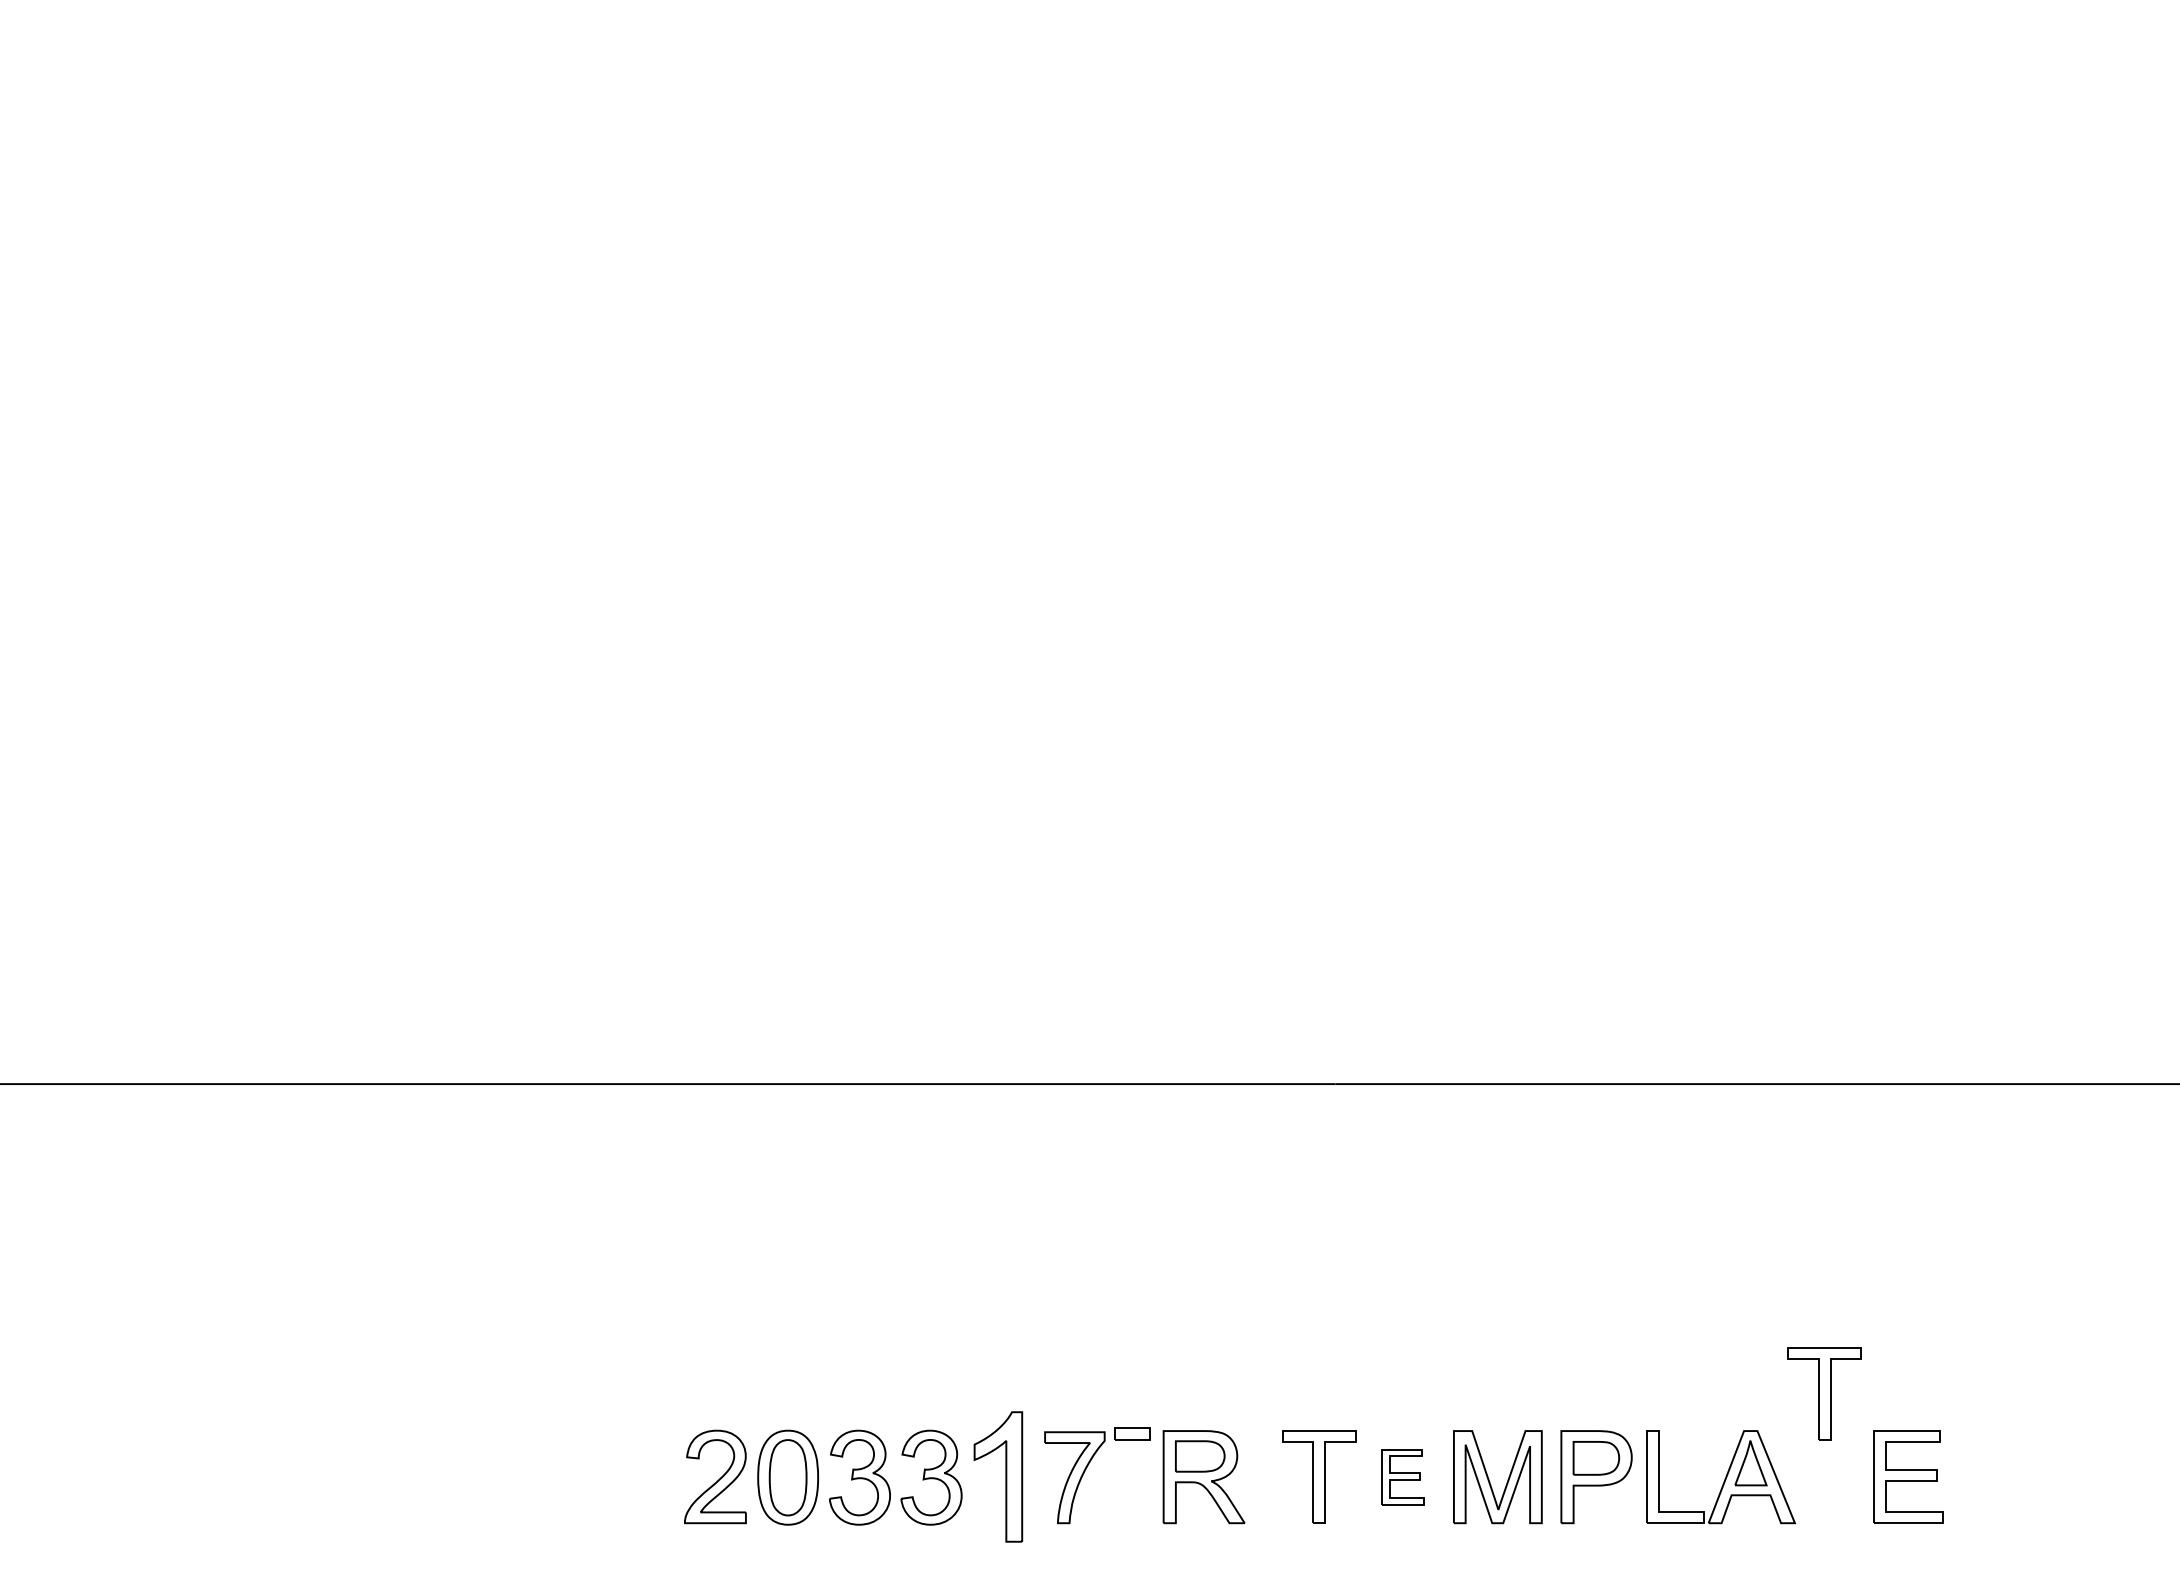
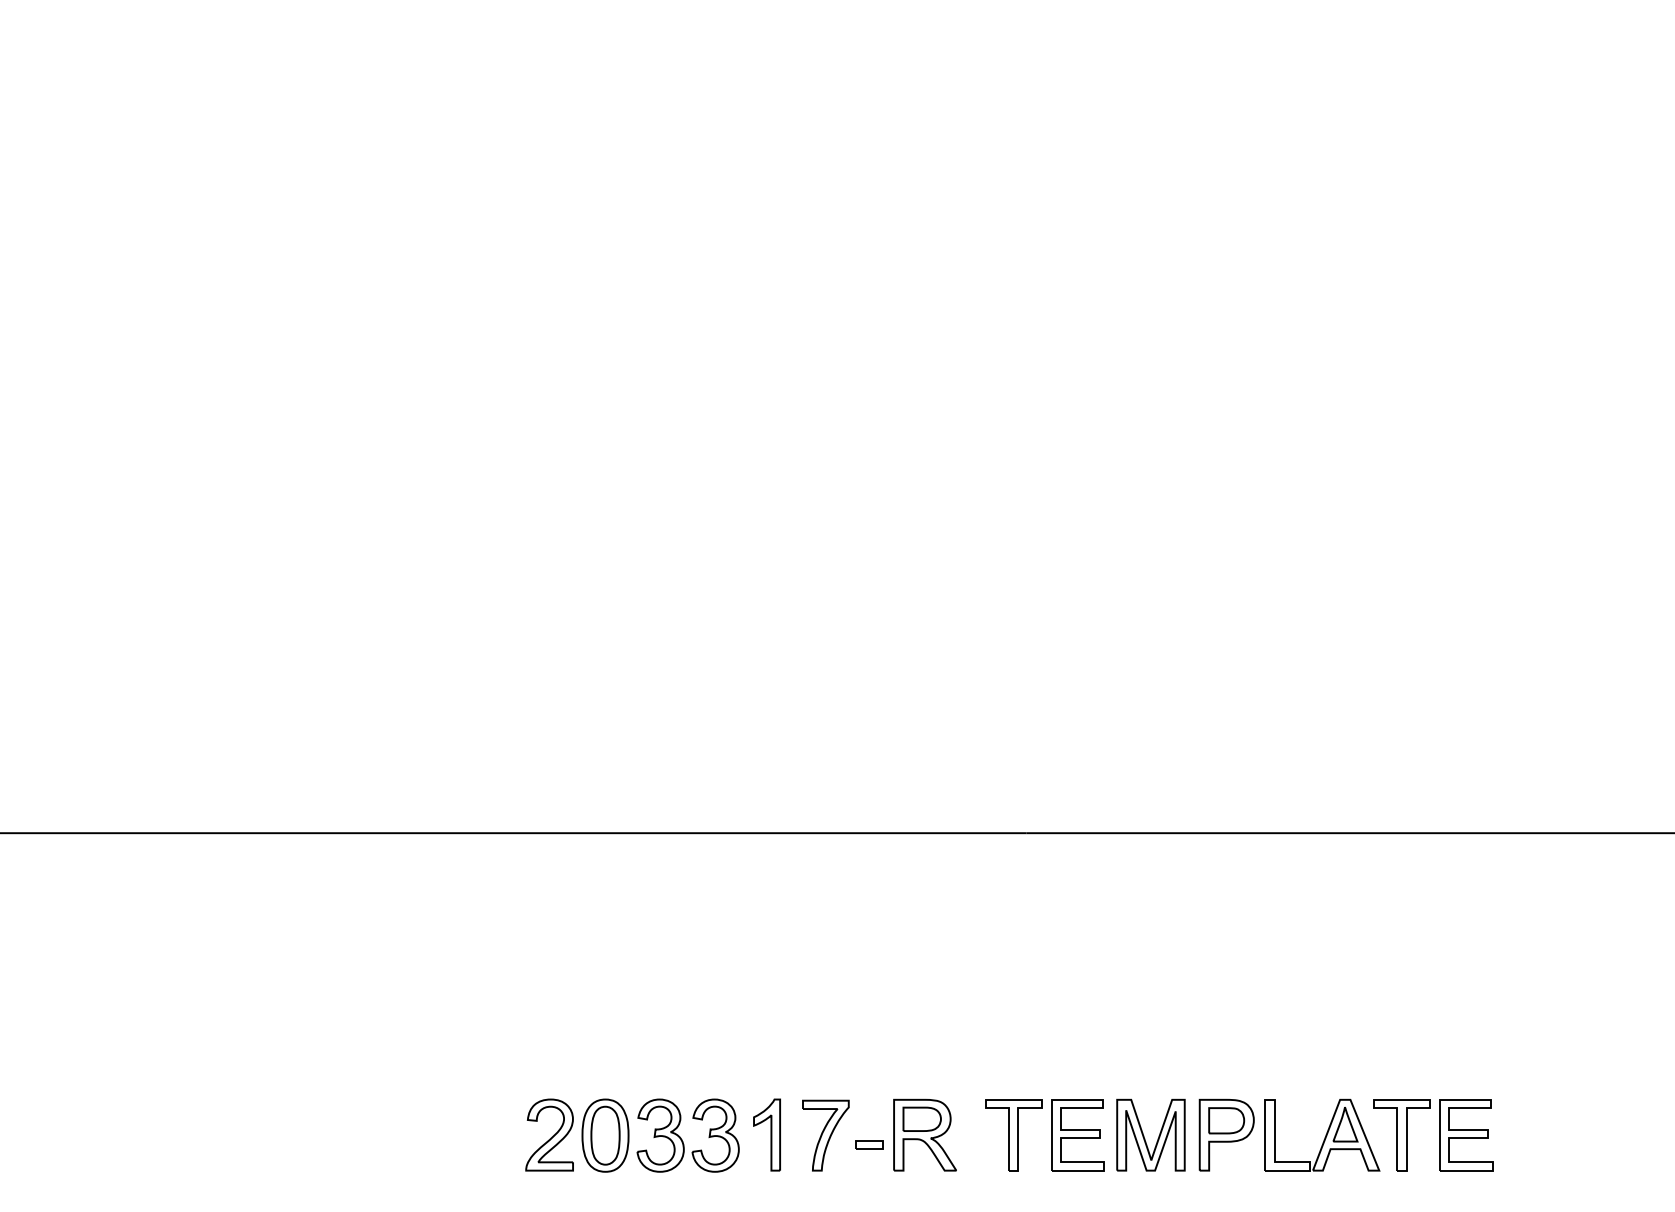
part: (1823, 1394) -> (1401, 1135), moved
part: (1131, 1433) -> (869, 1144), moved
part: (997, 1476) -> (766, 1134), size x0.71
part: (1402, 1477) -> (1077, 1135), size x1.67

